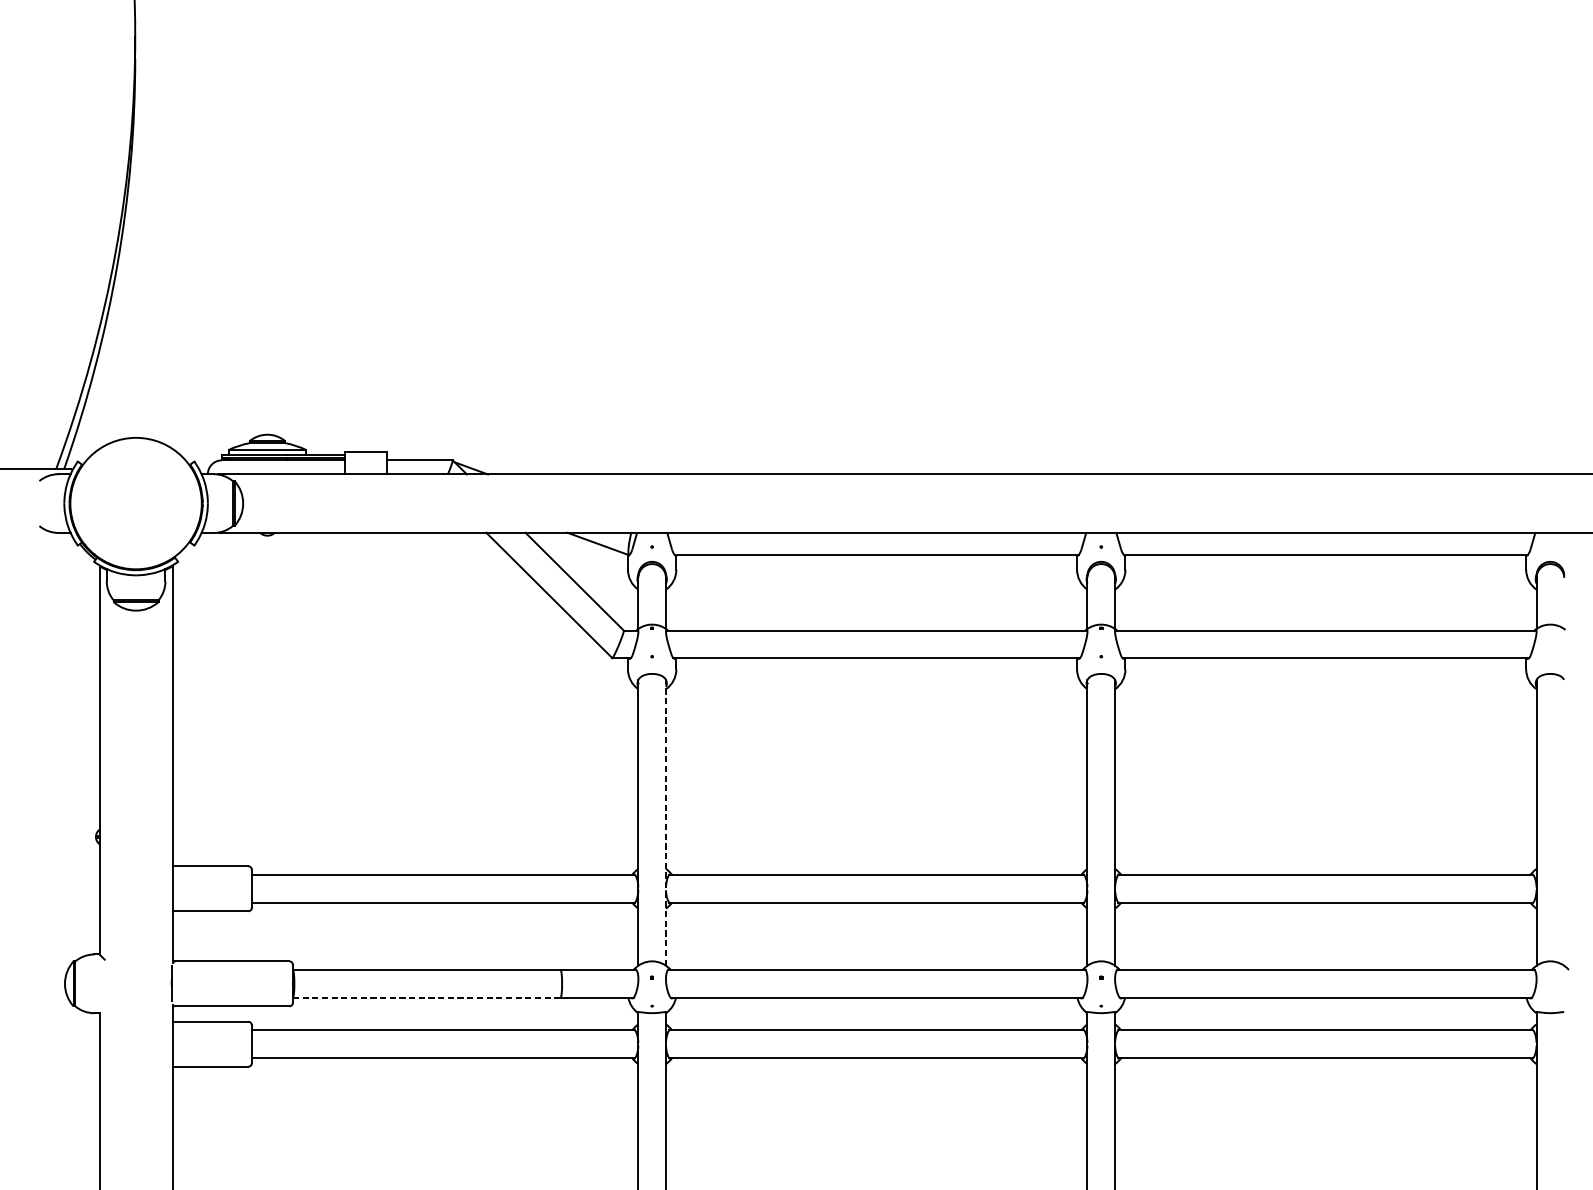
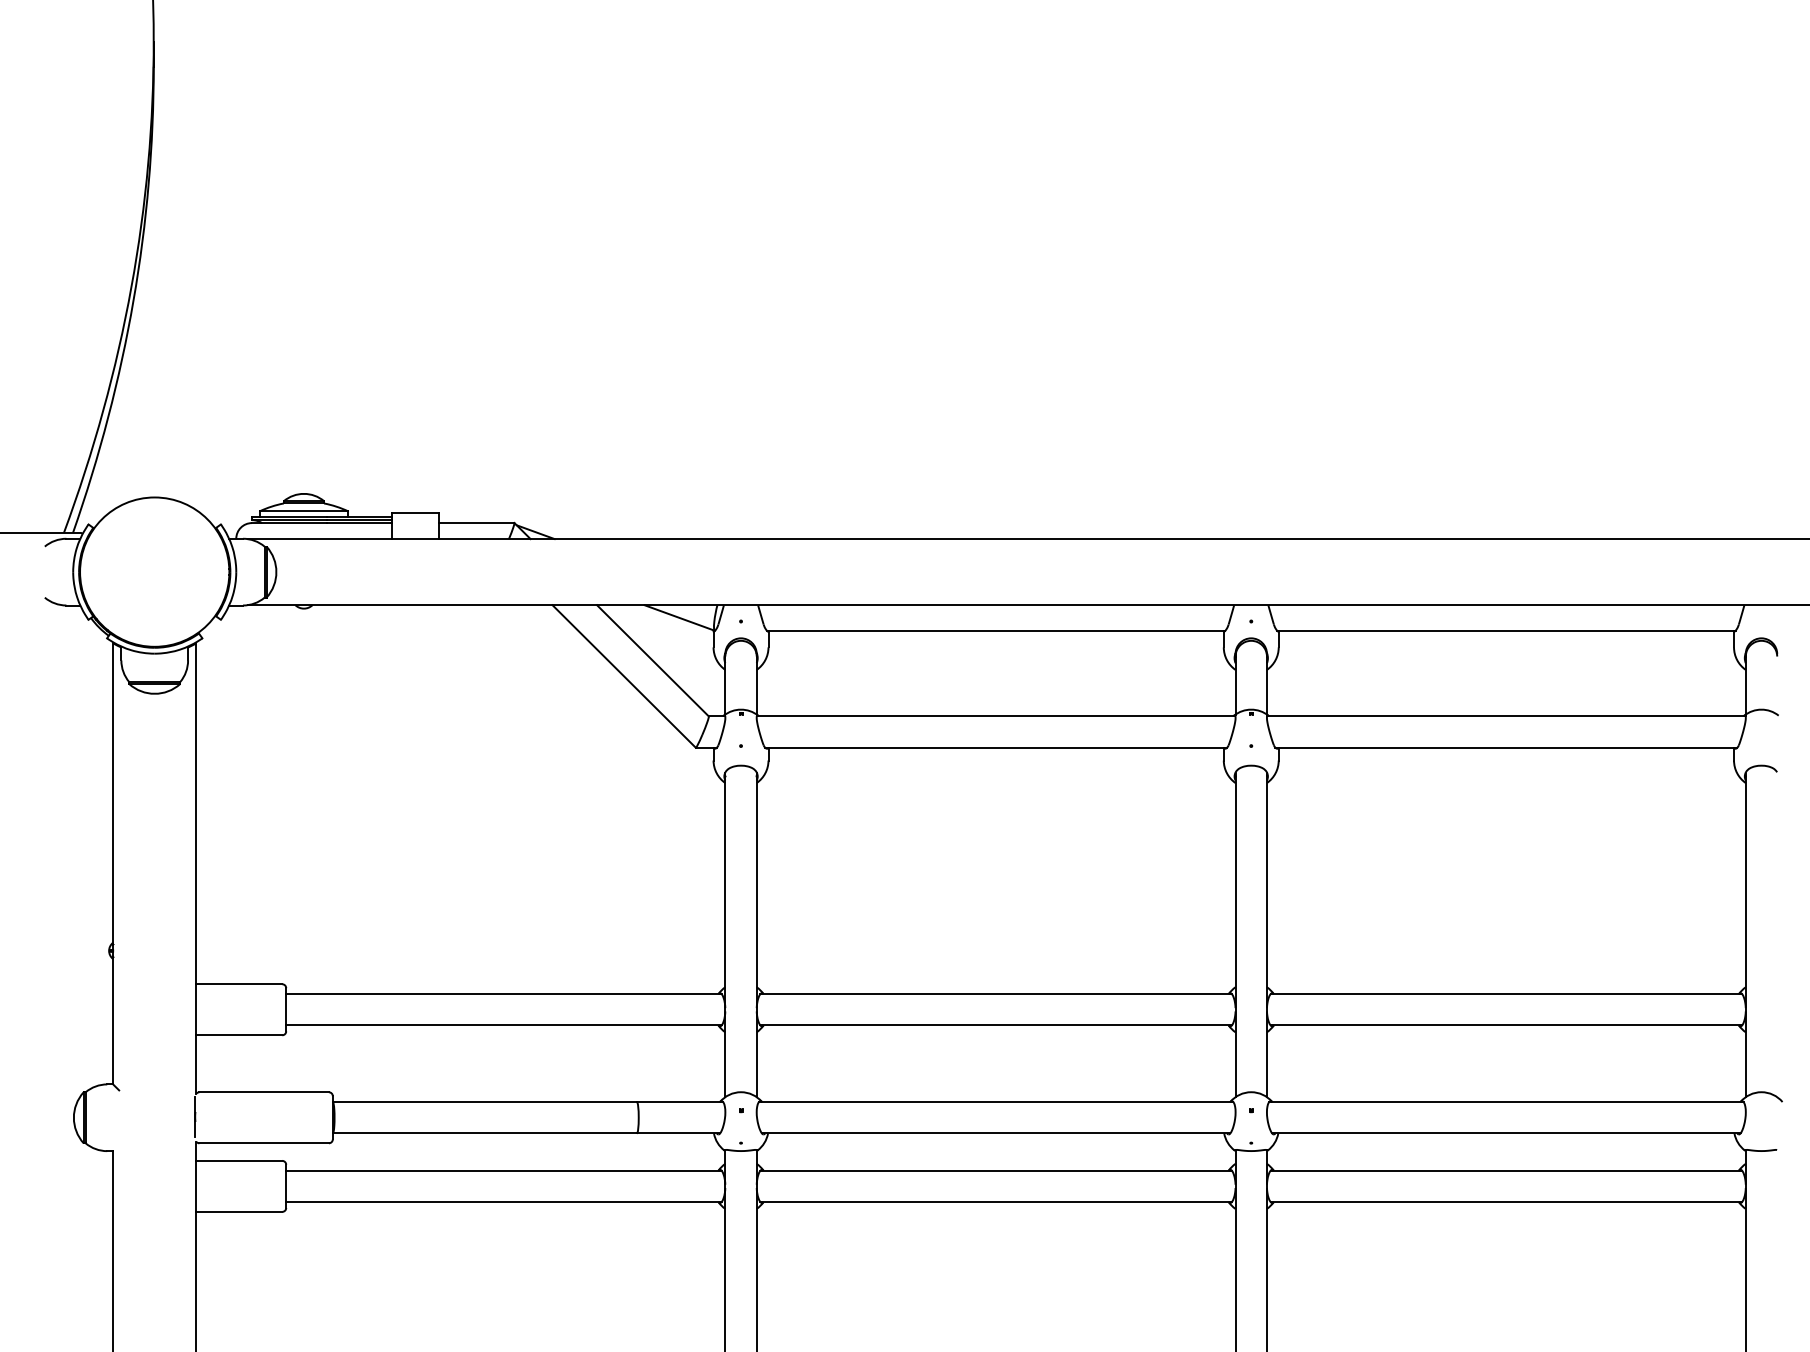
line: (665, 825) -> (756, 937), dashed -> solid
line: (427, 997) -> (485, 1133), dashed -> solid

